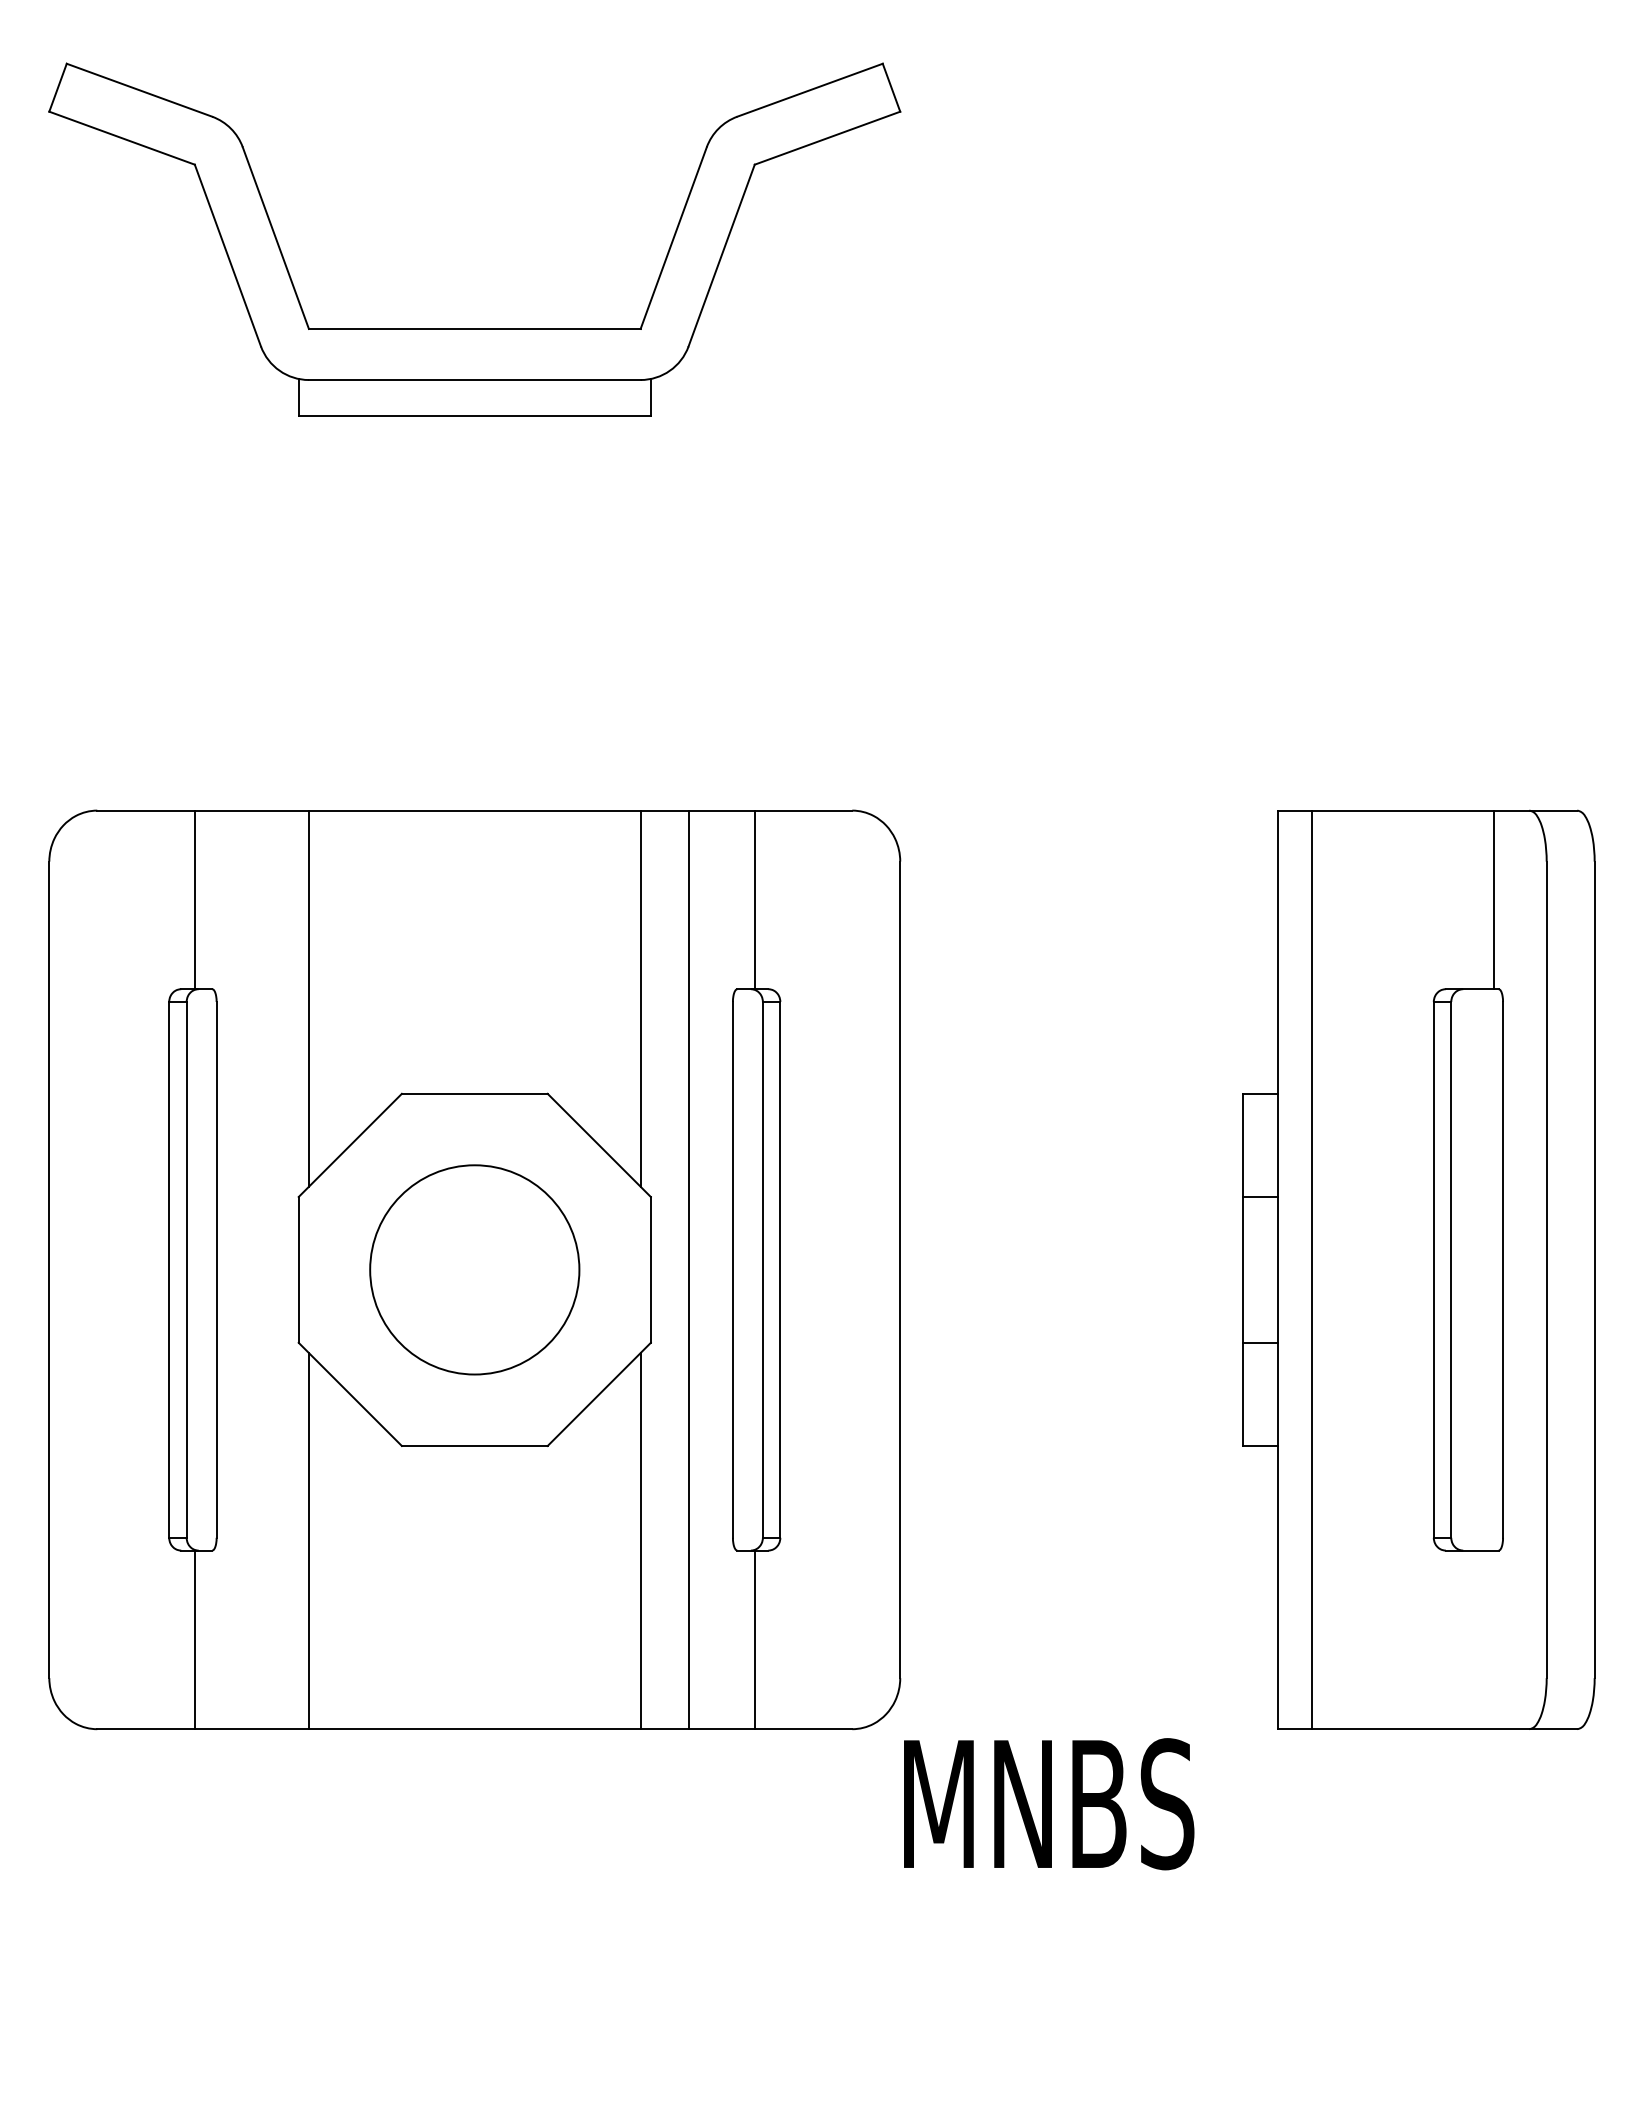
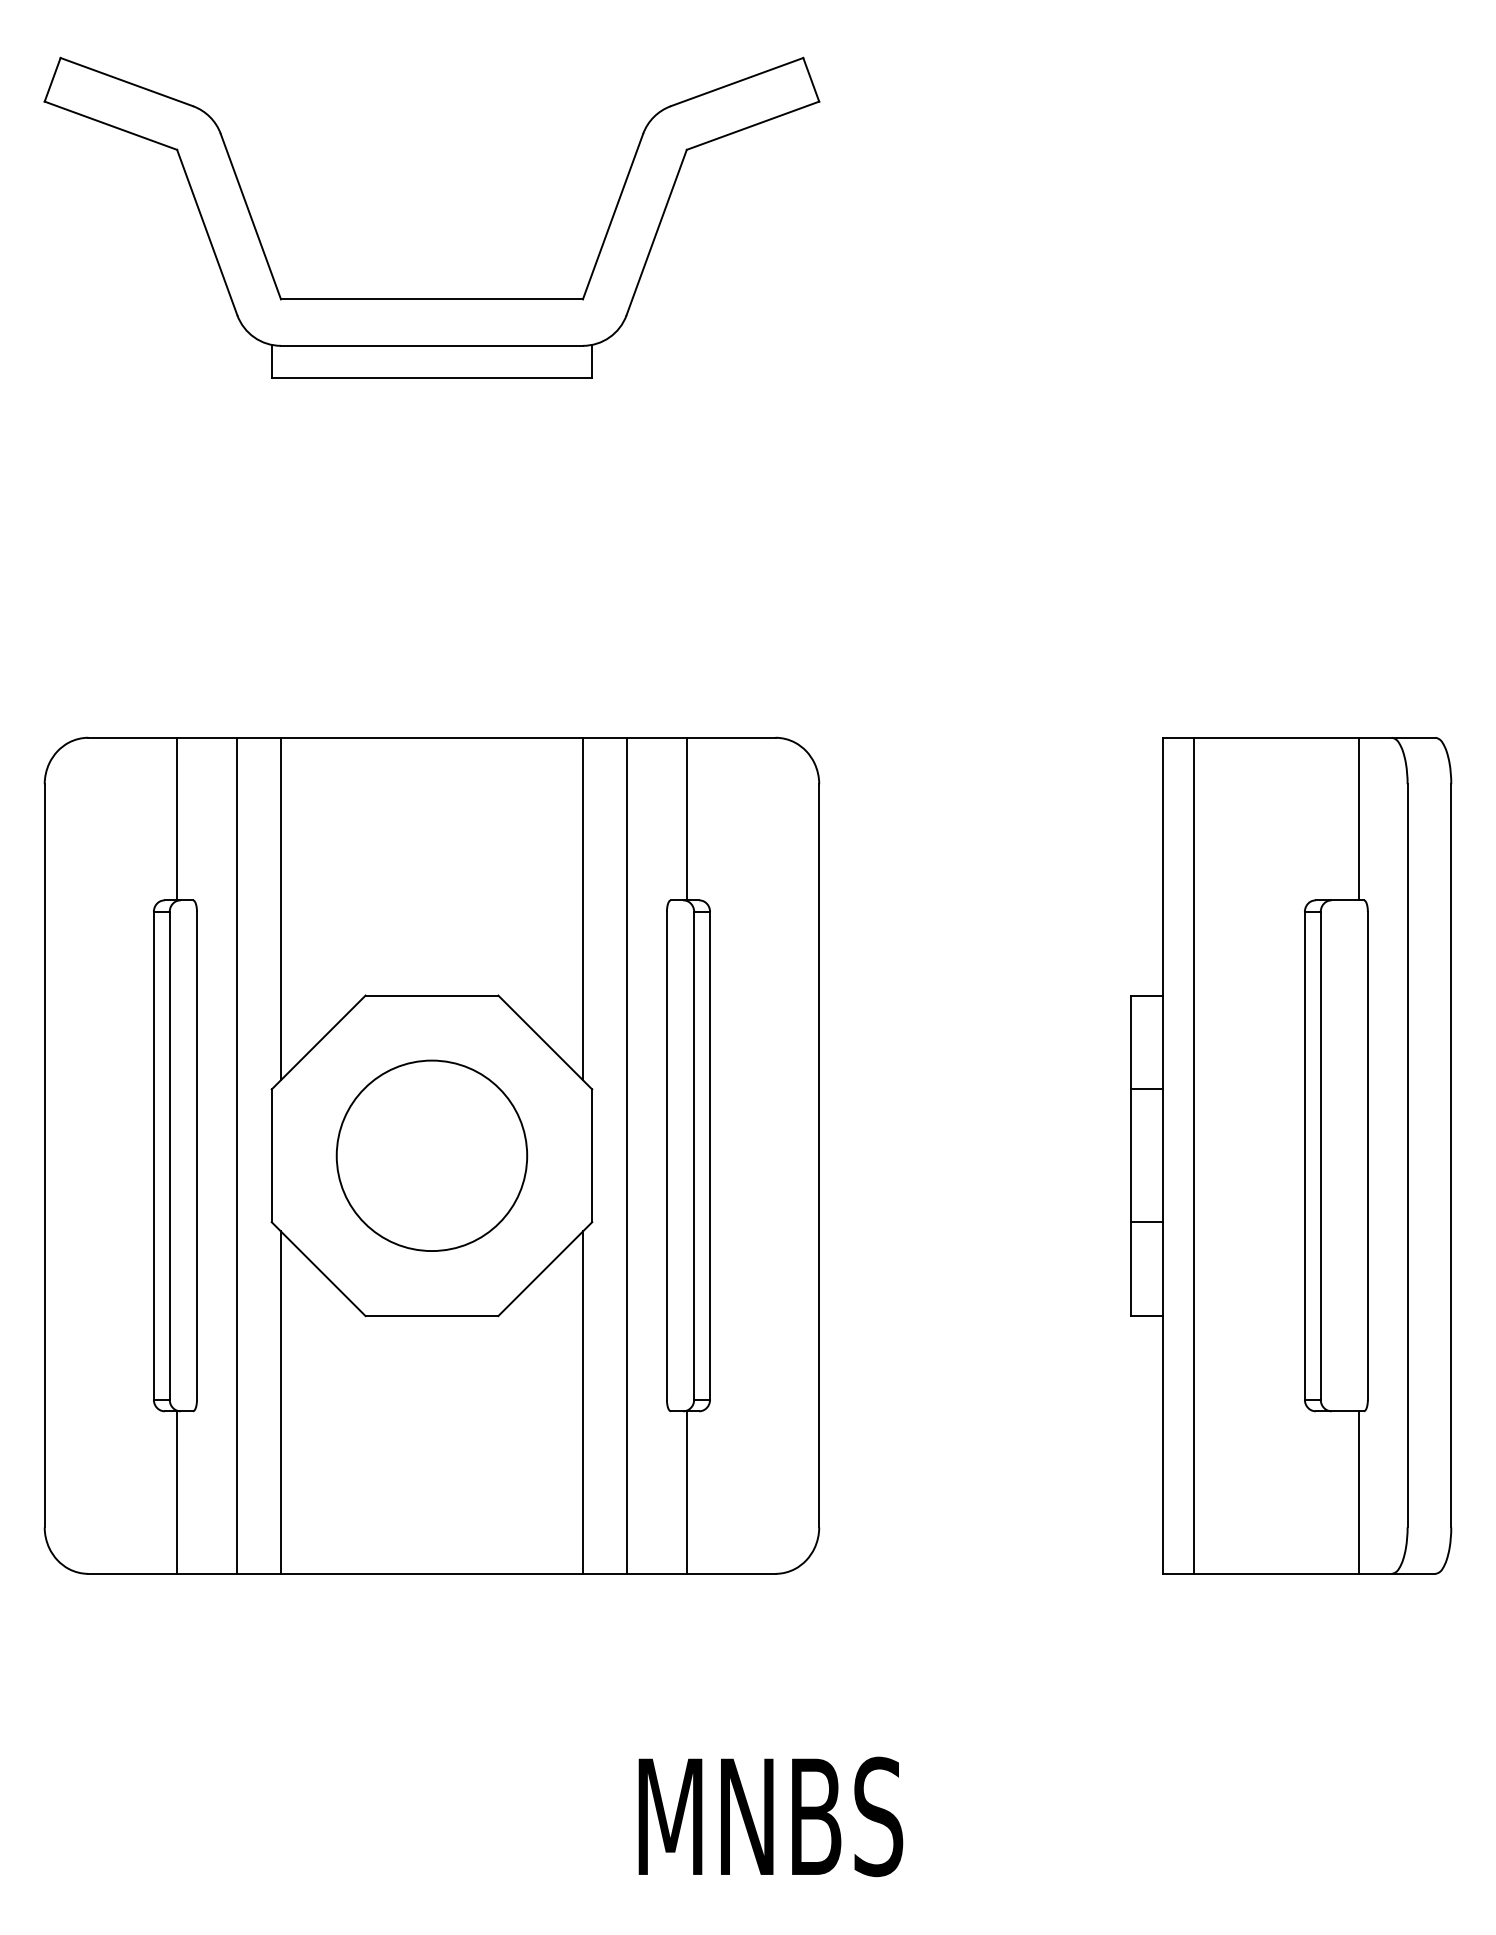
line: (260, 1269) -> (236, 1155), added
line: (1493, 1639) -> (1359, 1492), added
text: (1049, 1804) -> (771, 1817), moved

